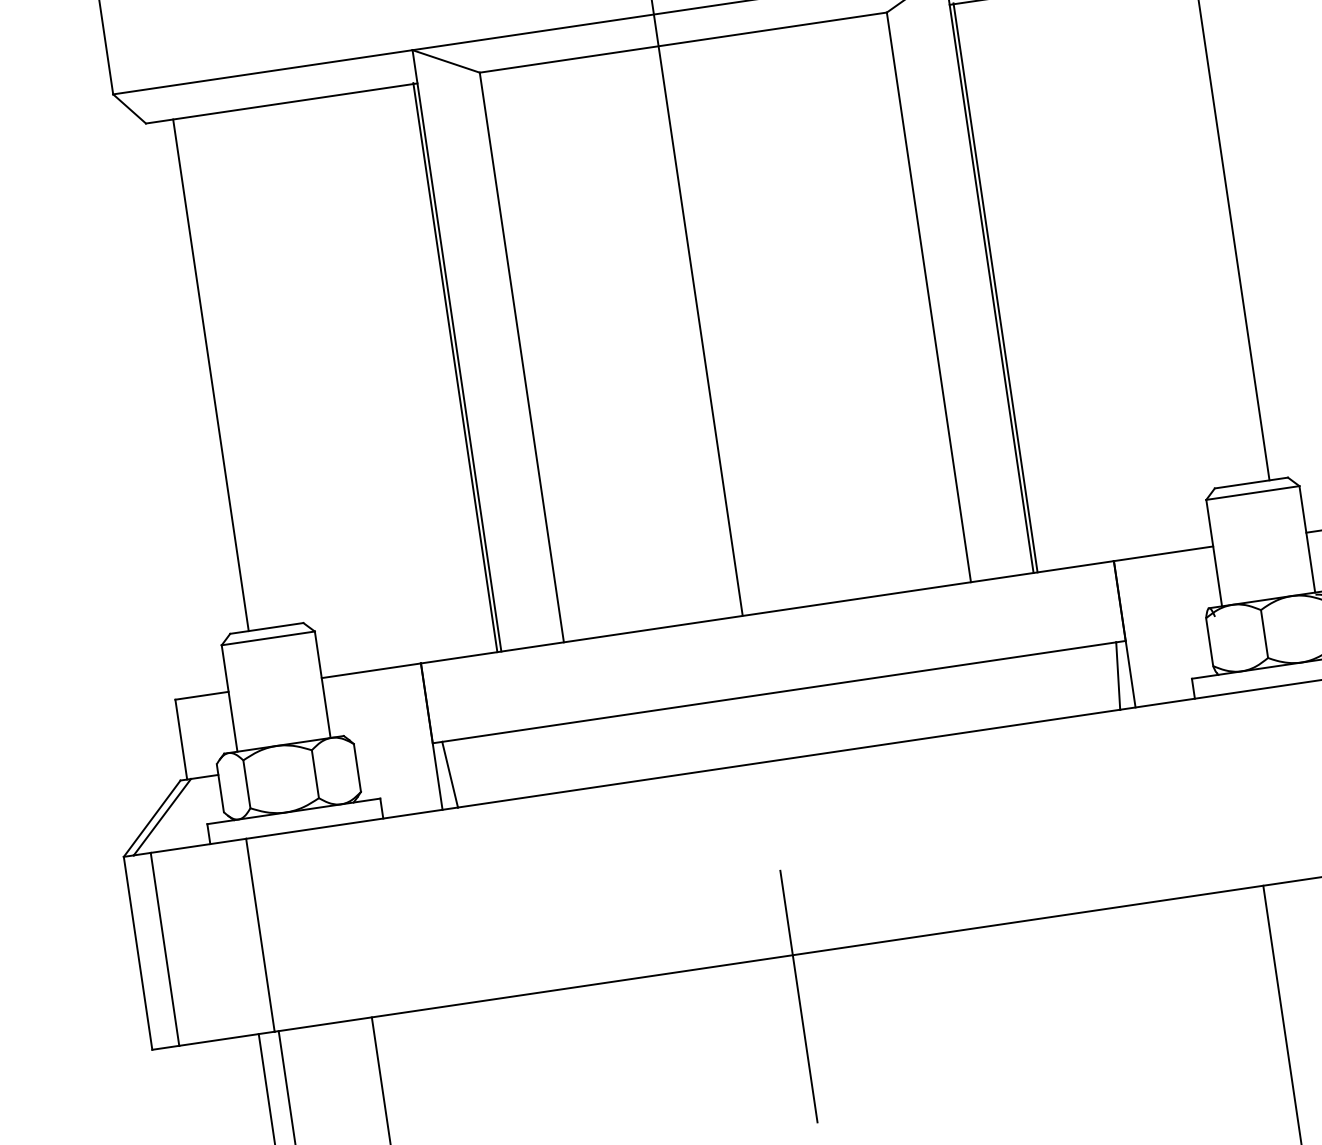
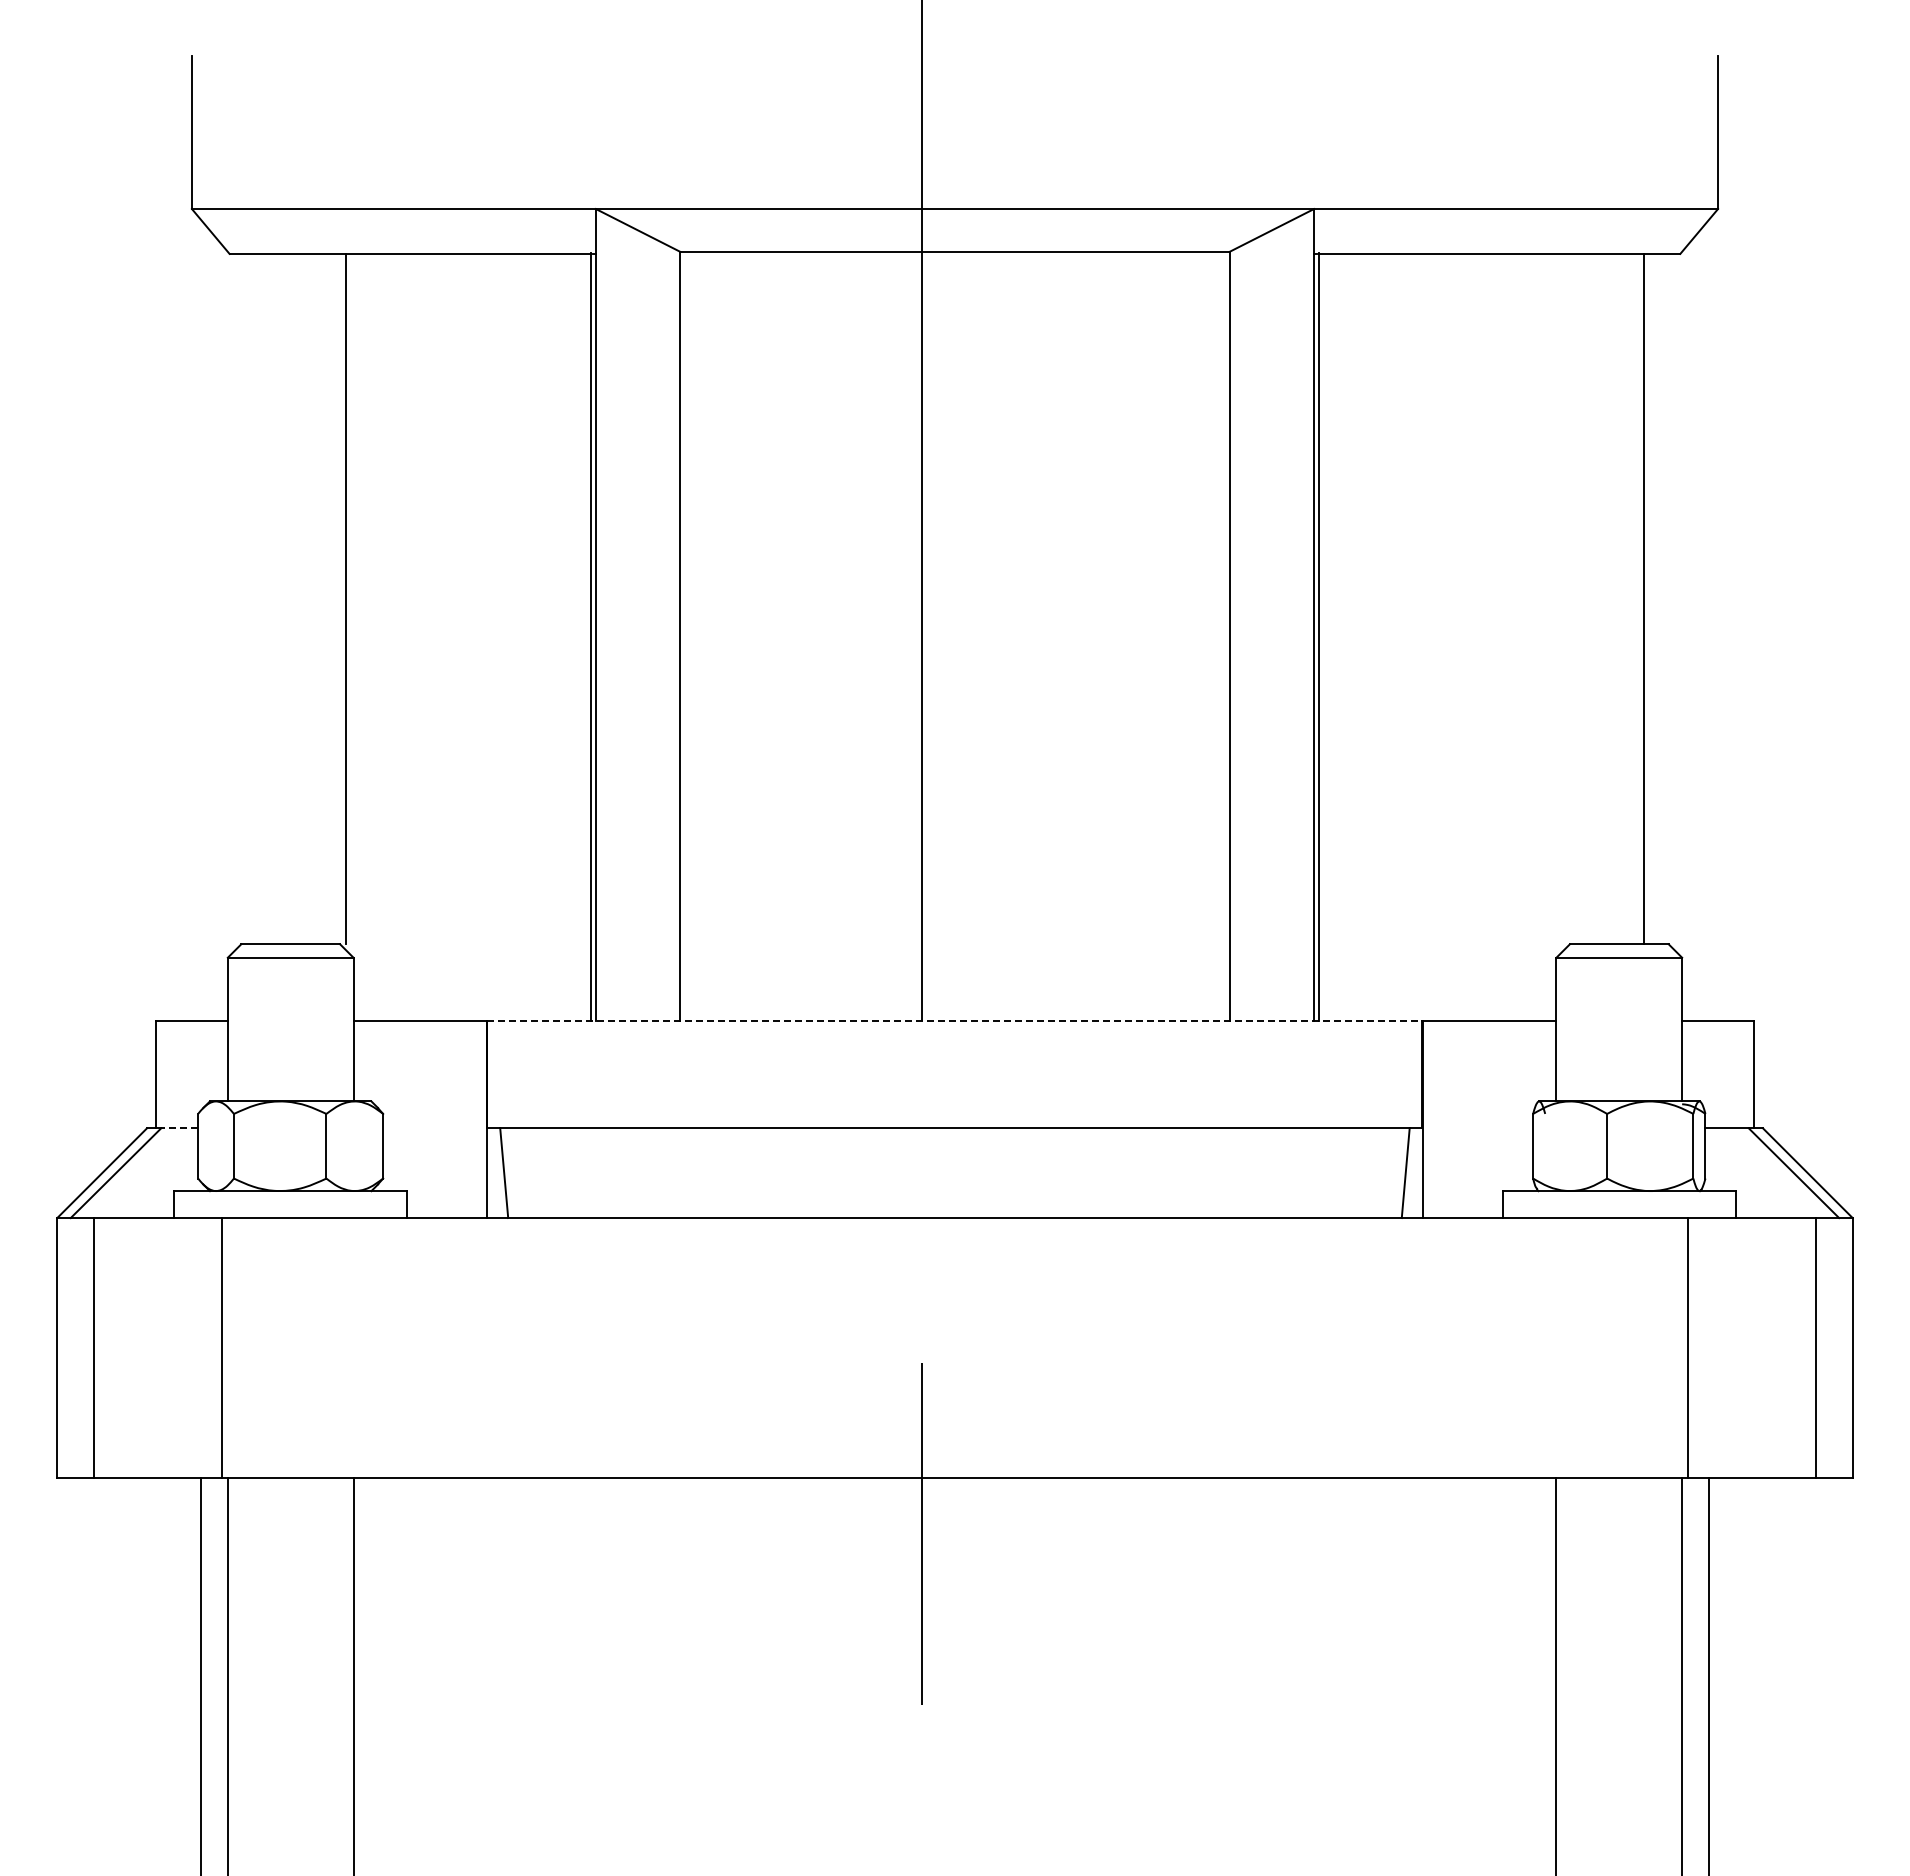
line: (211, 374) -> (346, 598), moved
line: (767, 612) -> (955, 1020), solid -> dashed
line: (204, 777) -> (179, 1128), solid -> dashed

